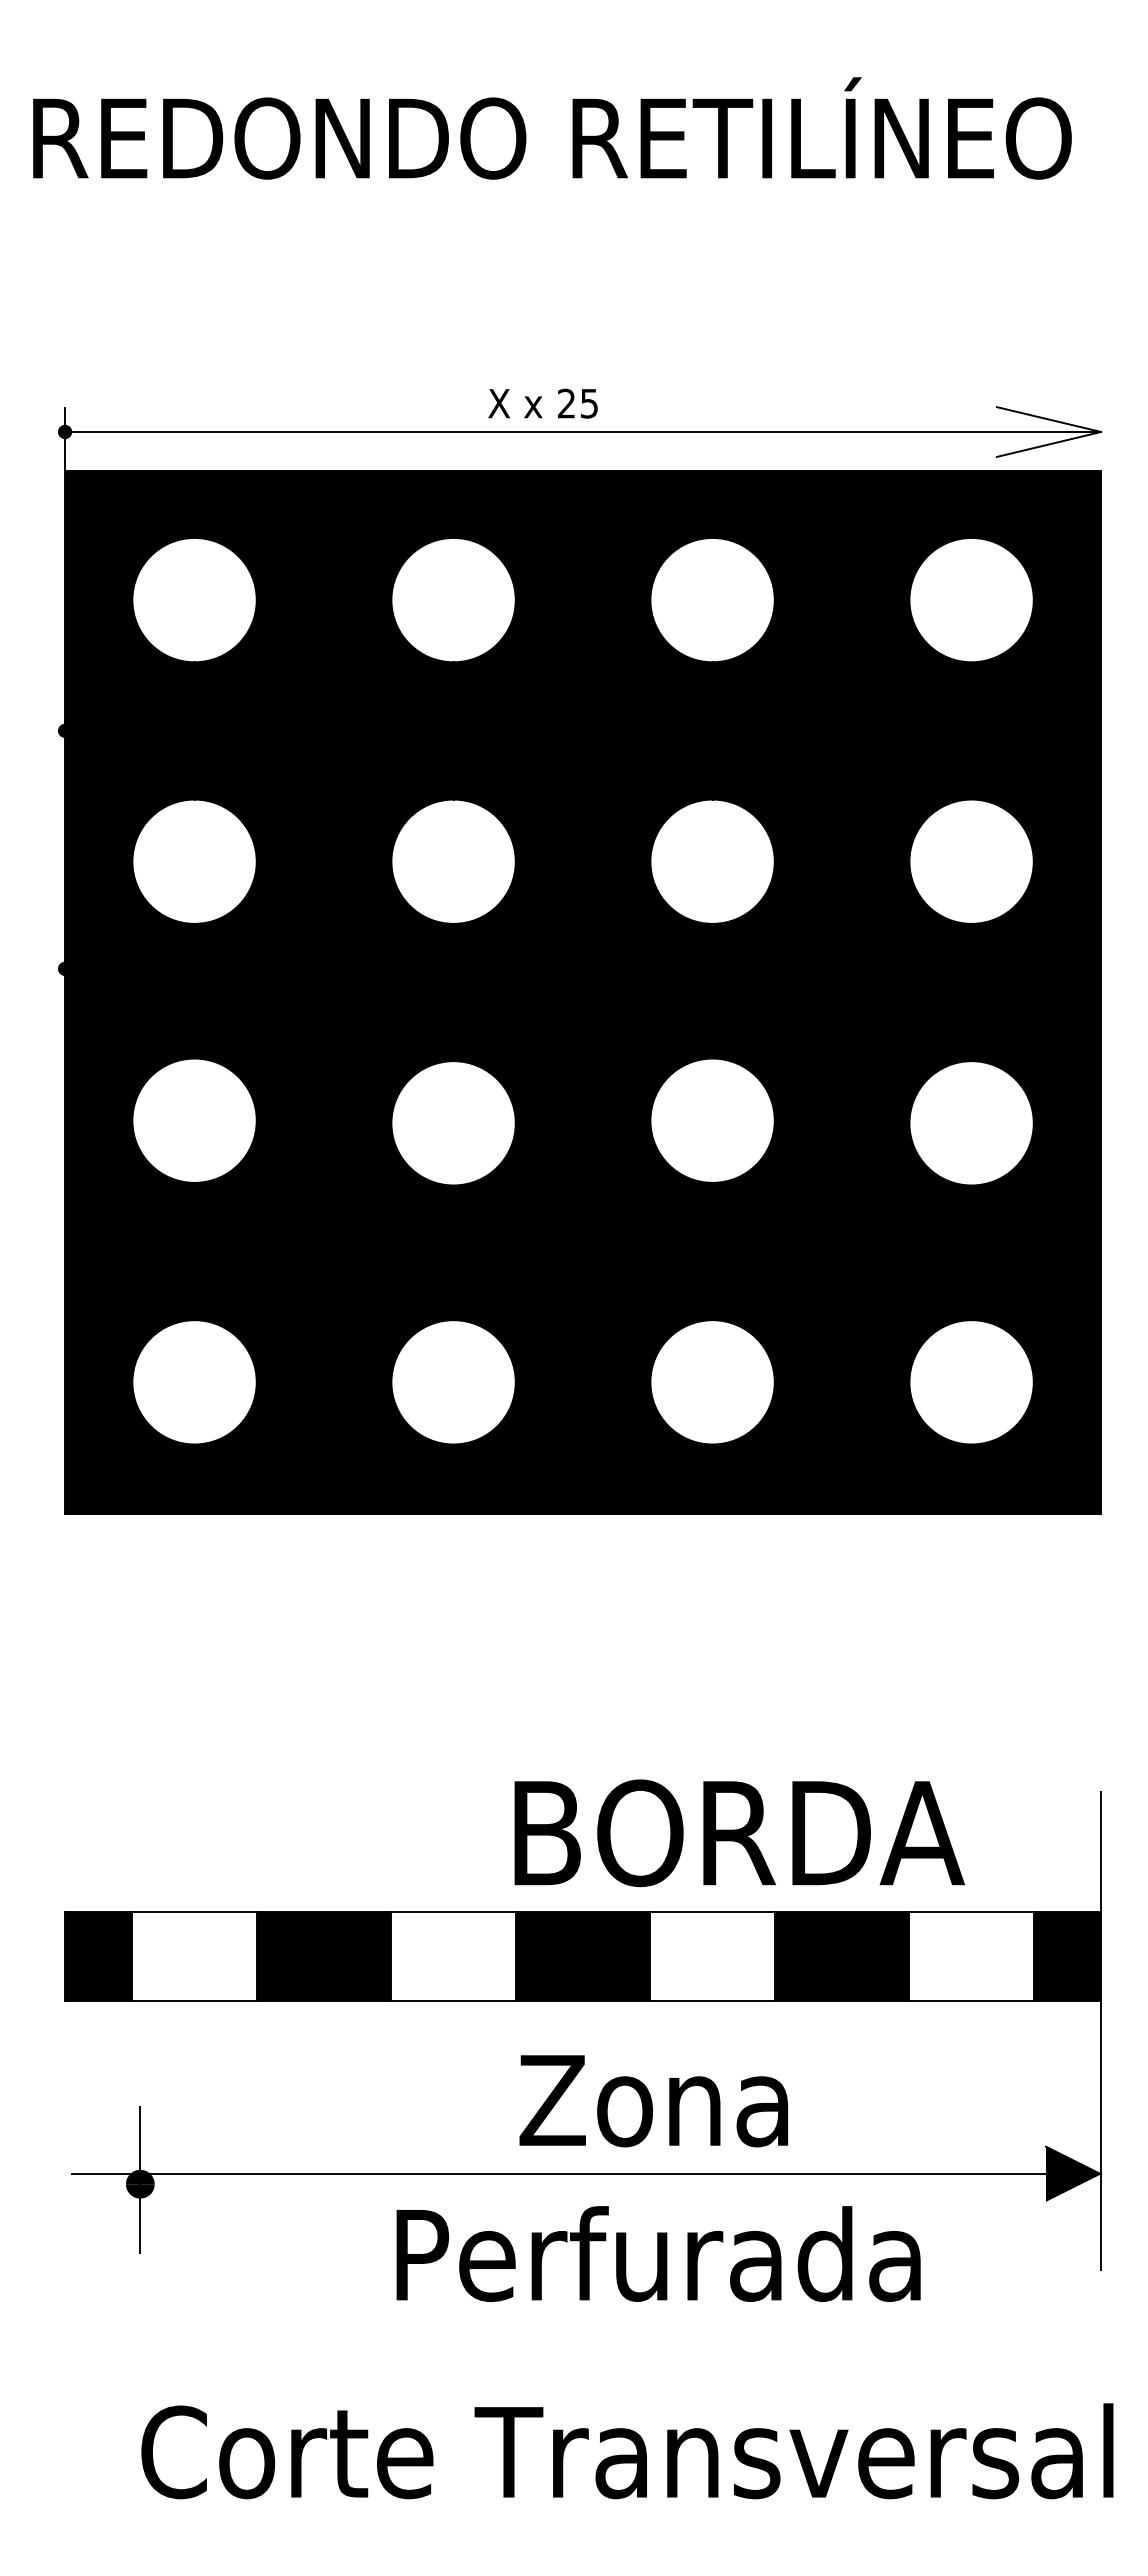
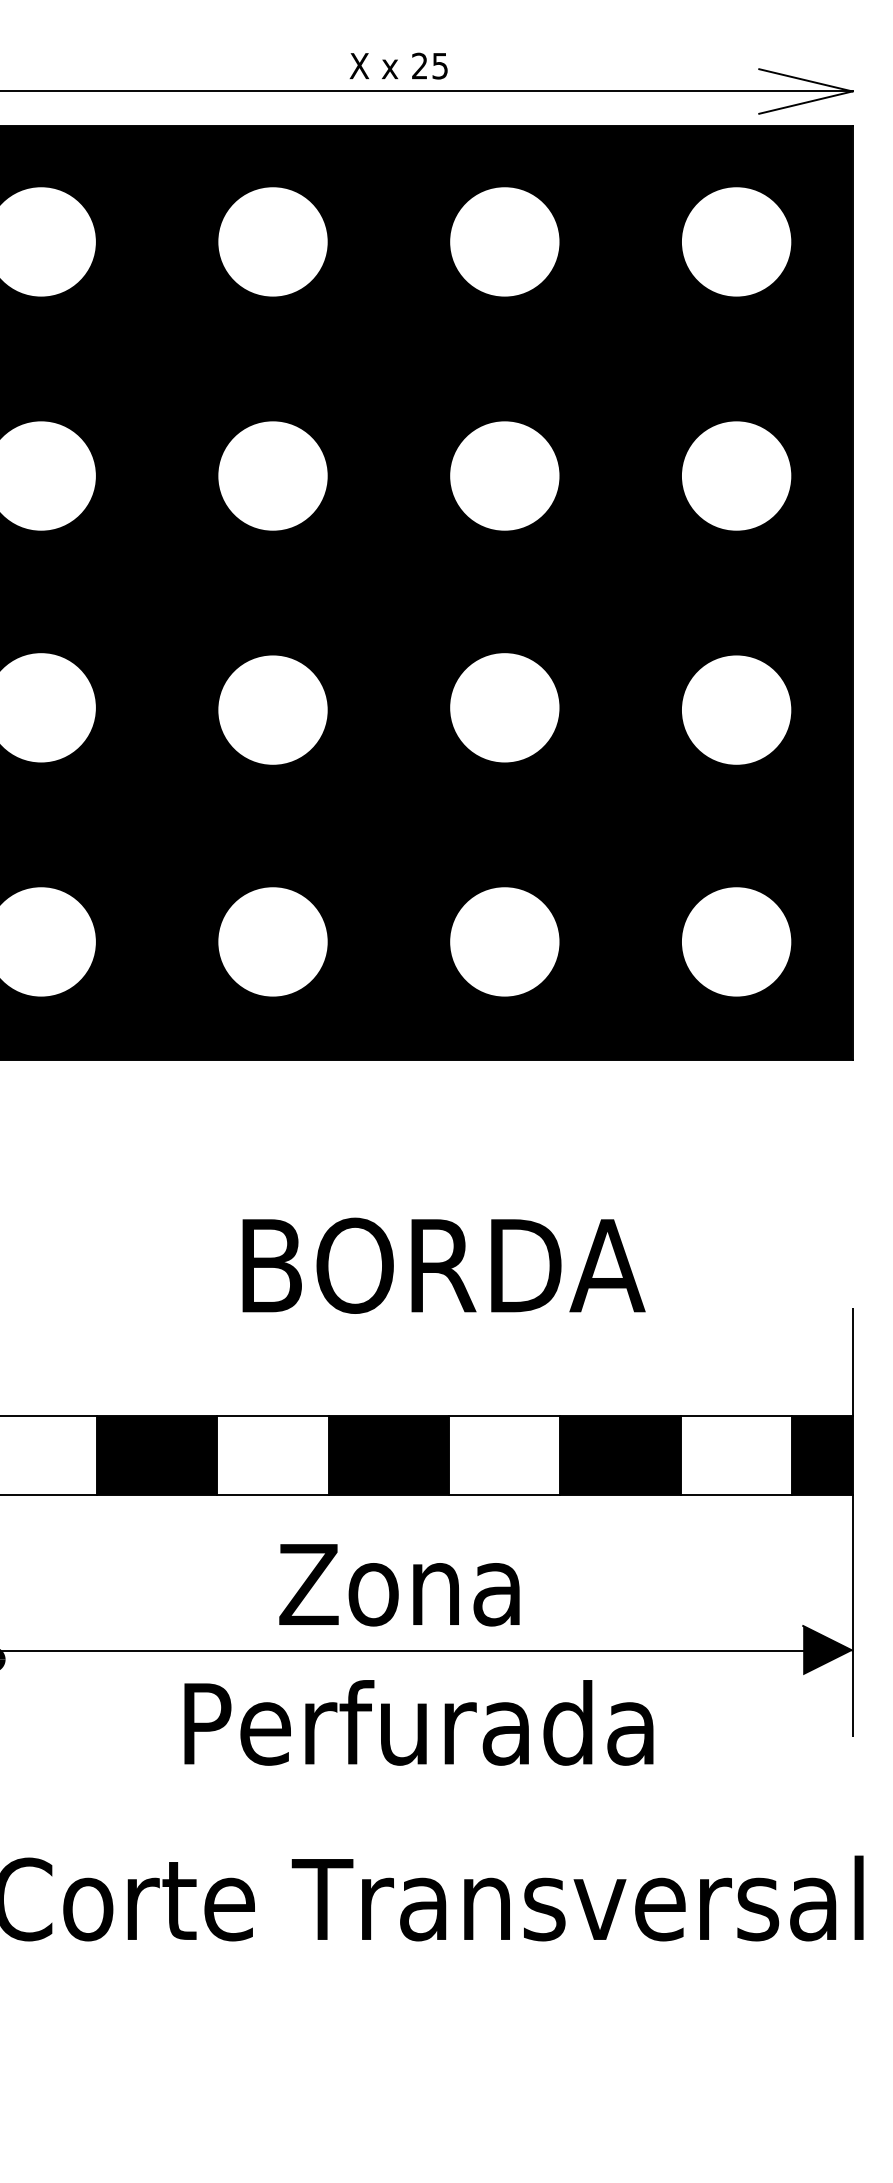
text: (542, 403) -> (398, 65), moved
text: (739, 1833) -> (443, 1266), moved
text: (653, 2101) -> (399, 1585), moved
text: (658, 2253) -> (418, 1722), moved

